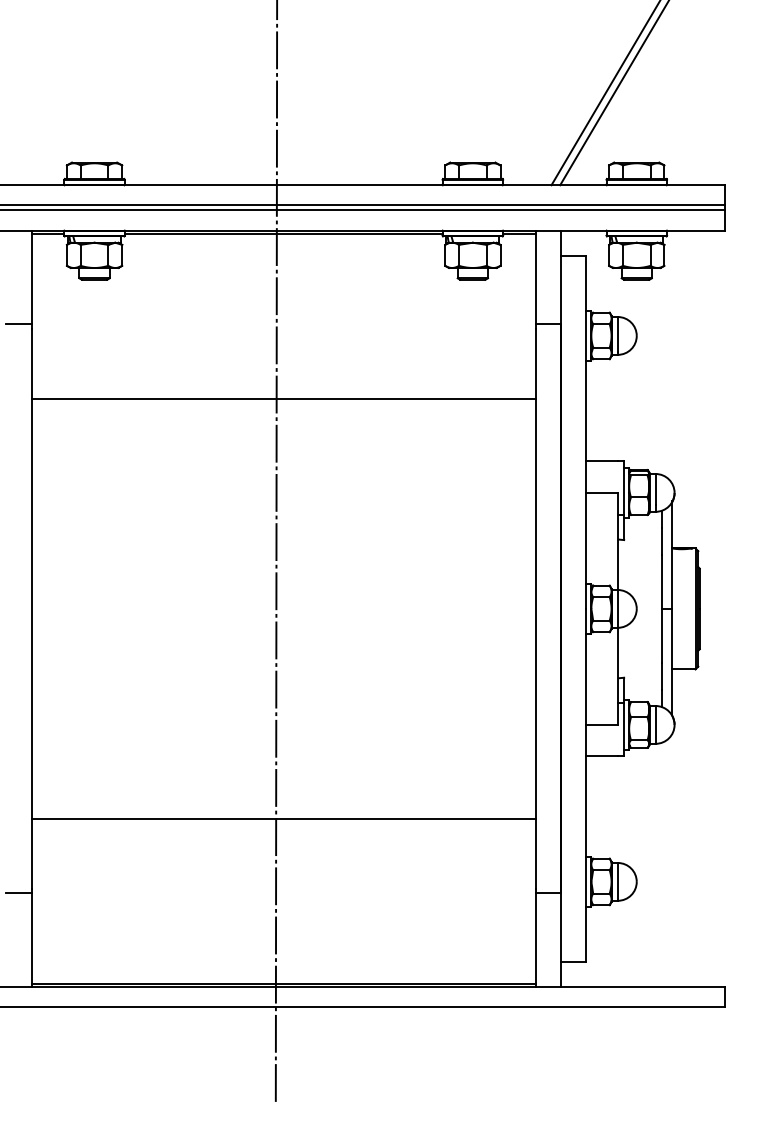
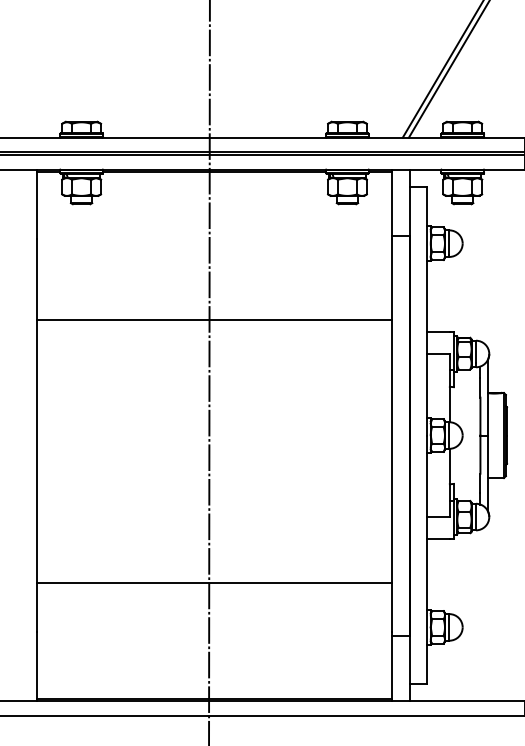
line: (18, 324) -> (28, 235), removed
line: (283, 398) -> (214, 319), moved
line: (18, 893) -> (28, 635), removed

